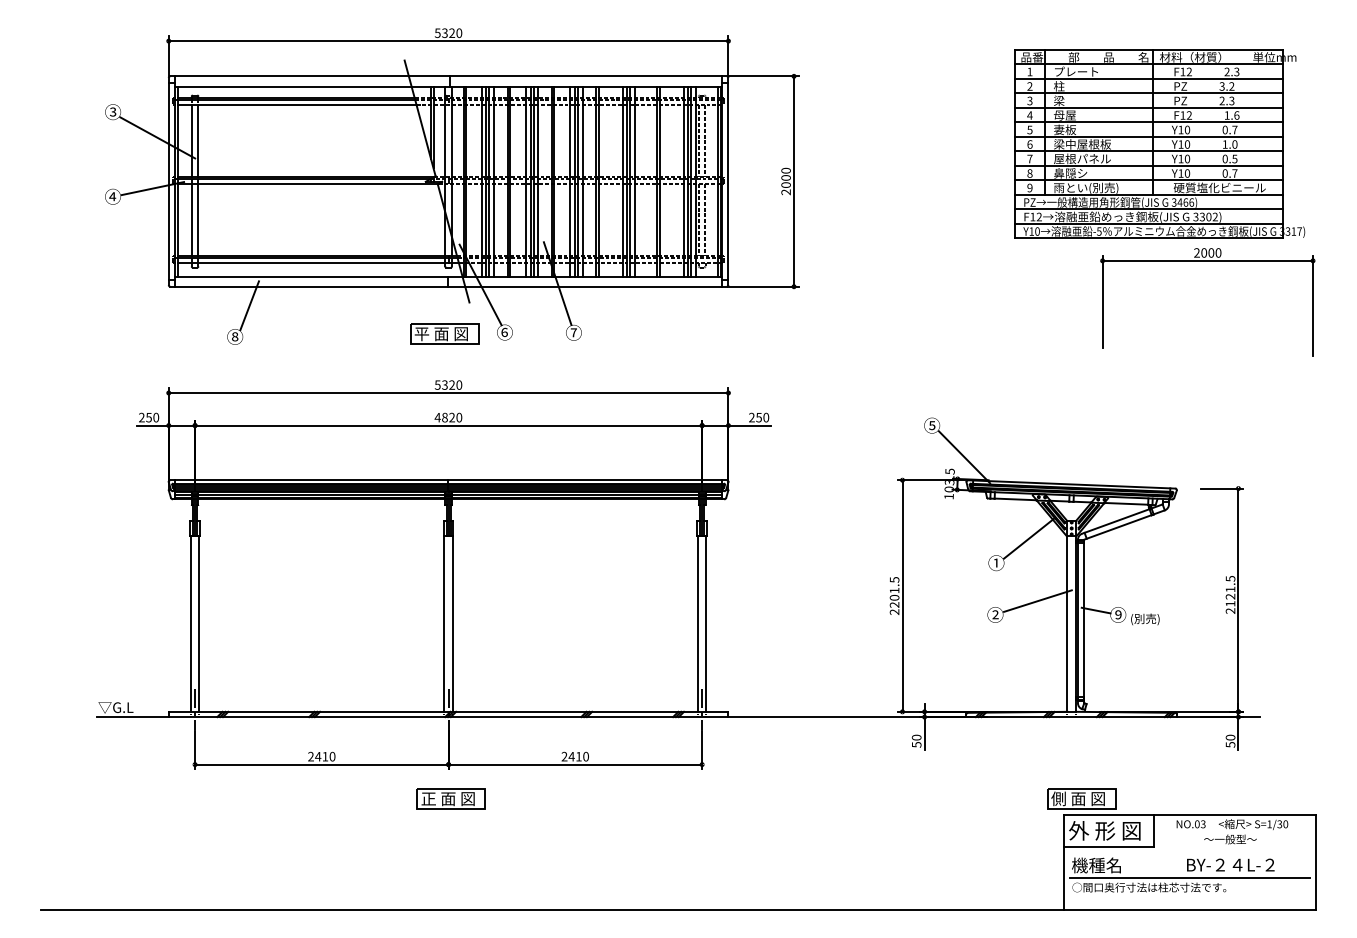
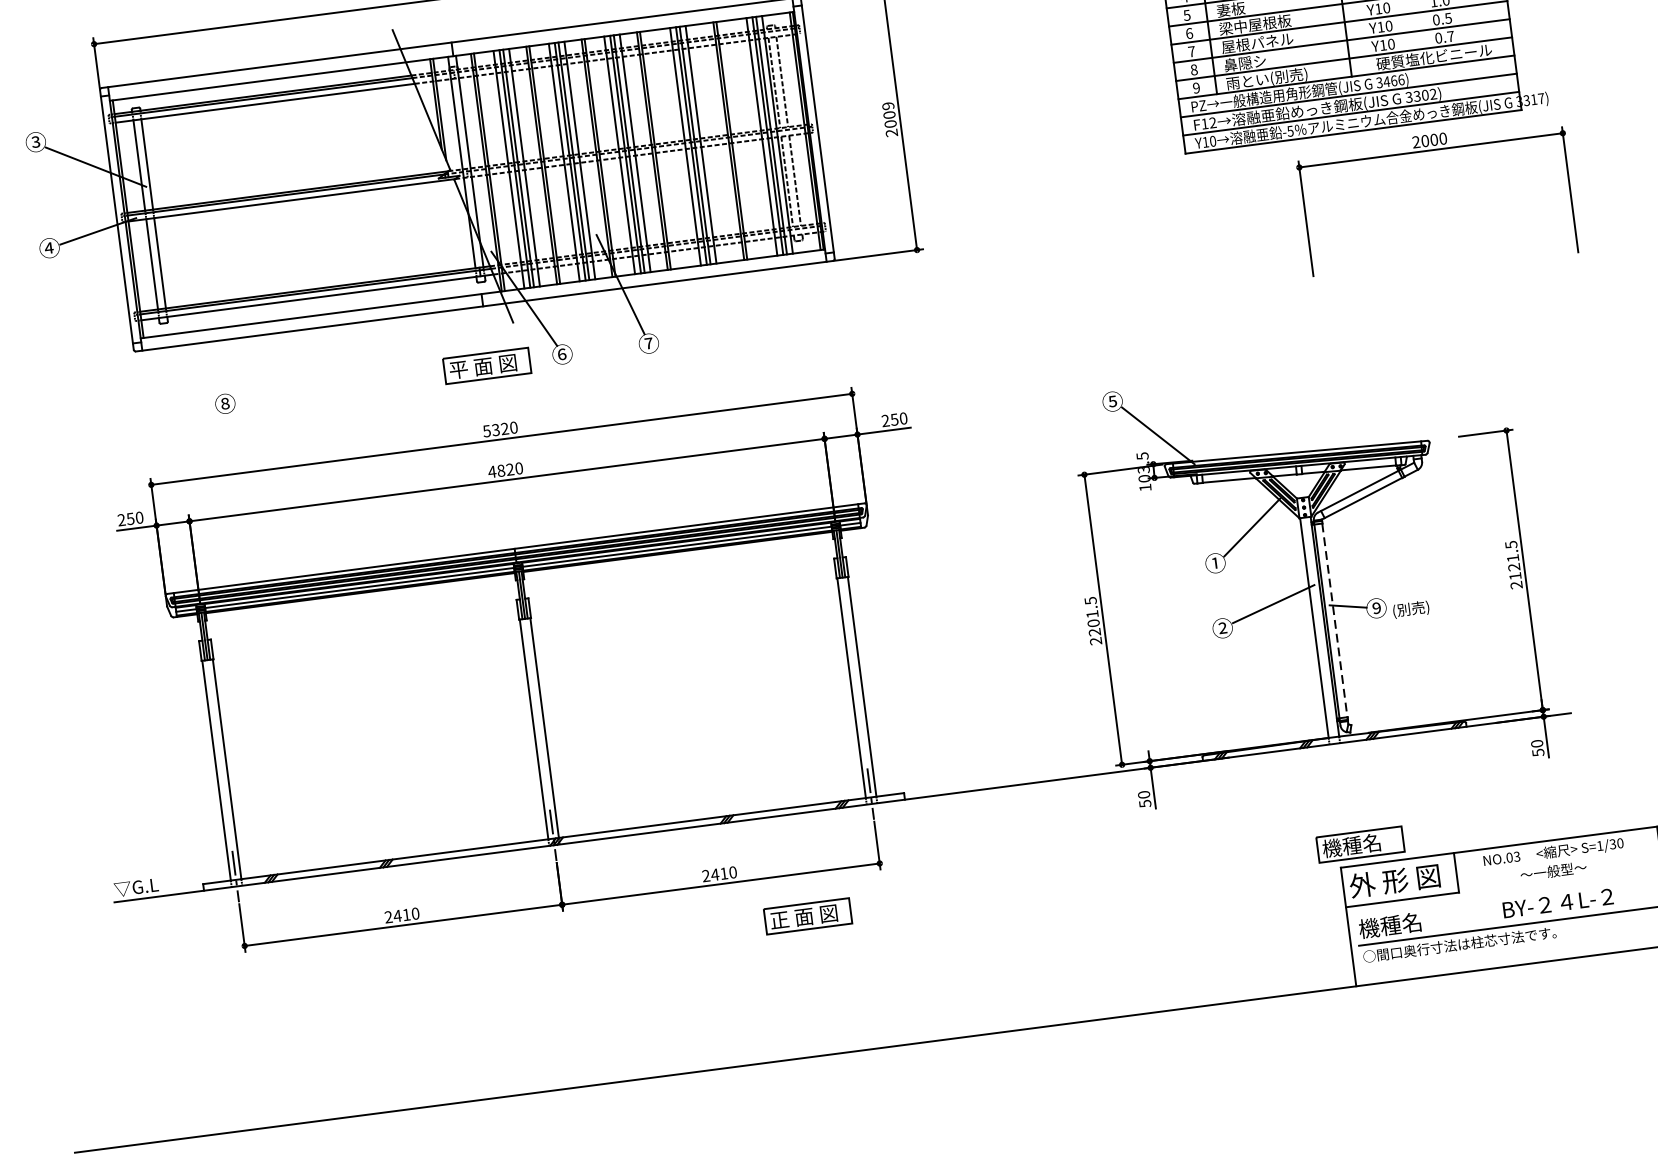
text: (785, 170) -> (887, 105), 2000 -> 2009
line: (249, 305) -> (238, 362), removed
line: (1084, 623) -> (1335, 624), solid -> dashed
part: (450, 798) -> (806, 916), moved
text: (1077, 798) -> (1355, 844), 側 面 図 -> 機種名

